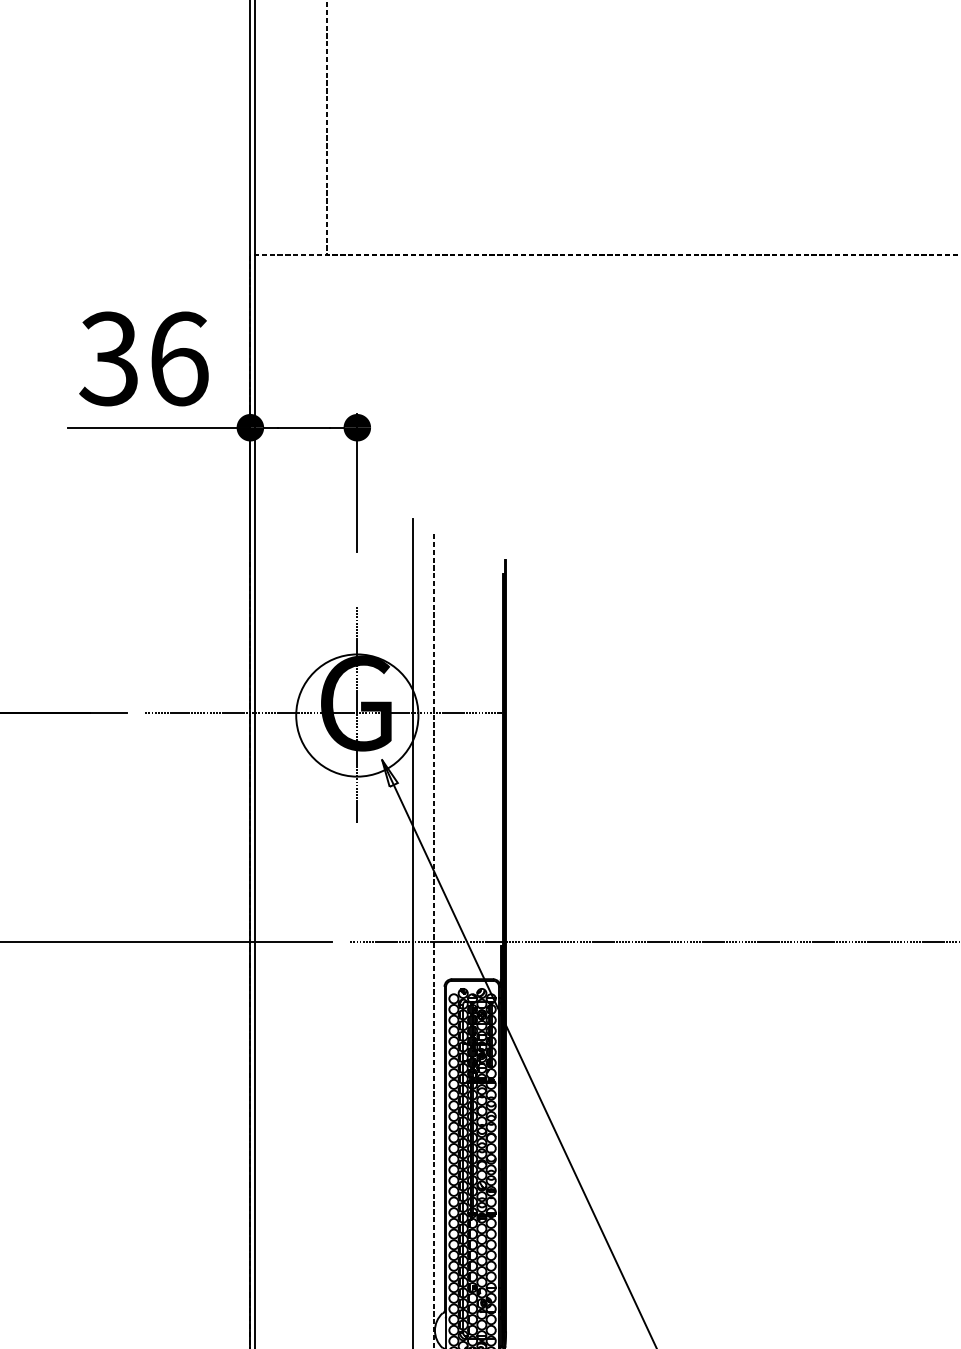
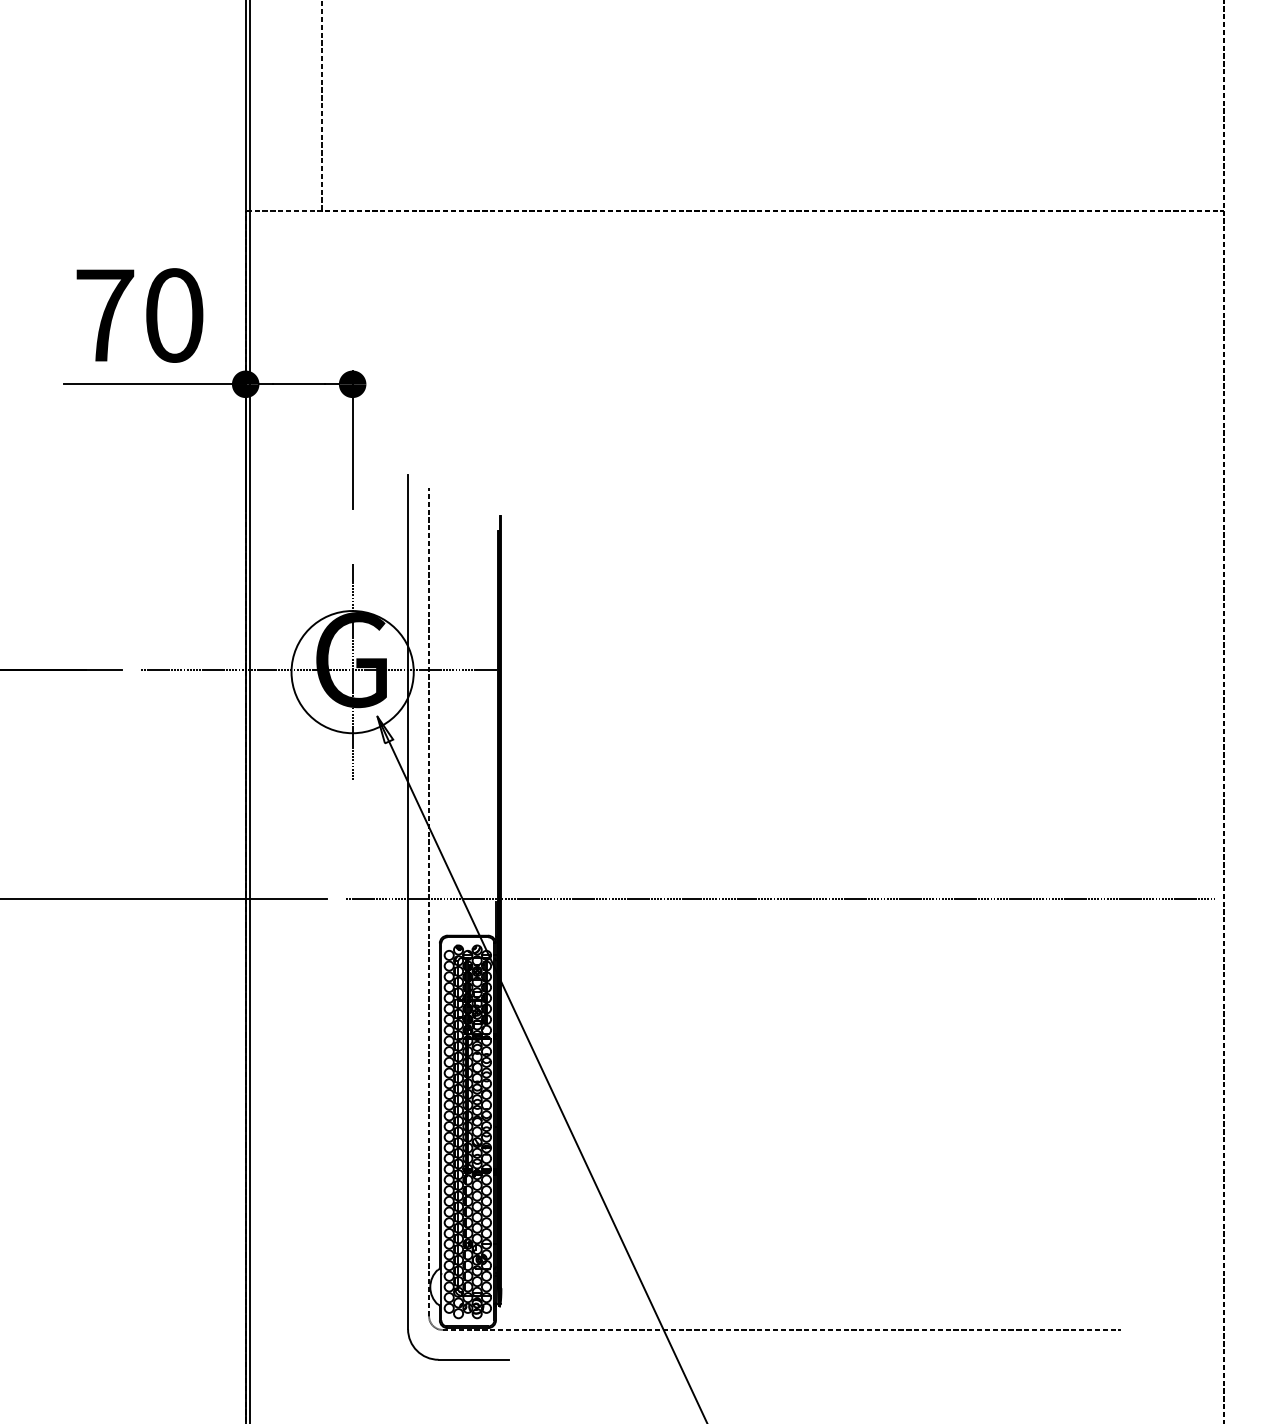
text: (143, 358) -> (138, 315), 36 -> 70

